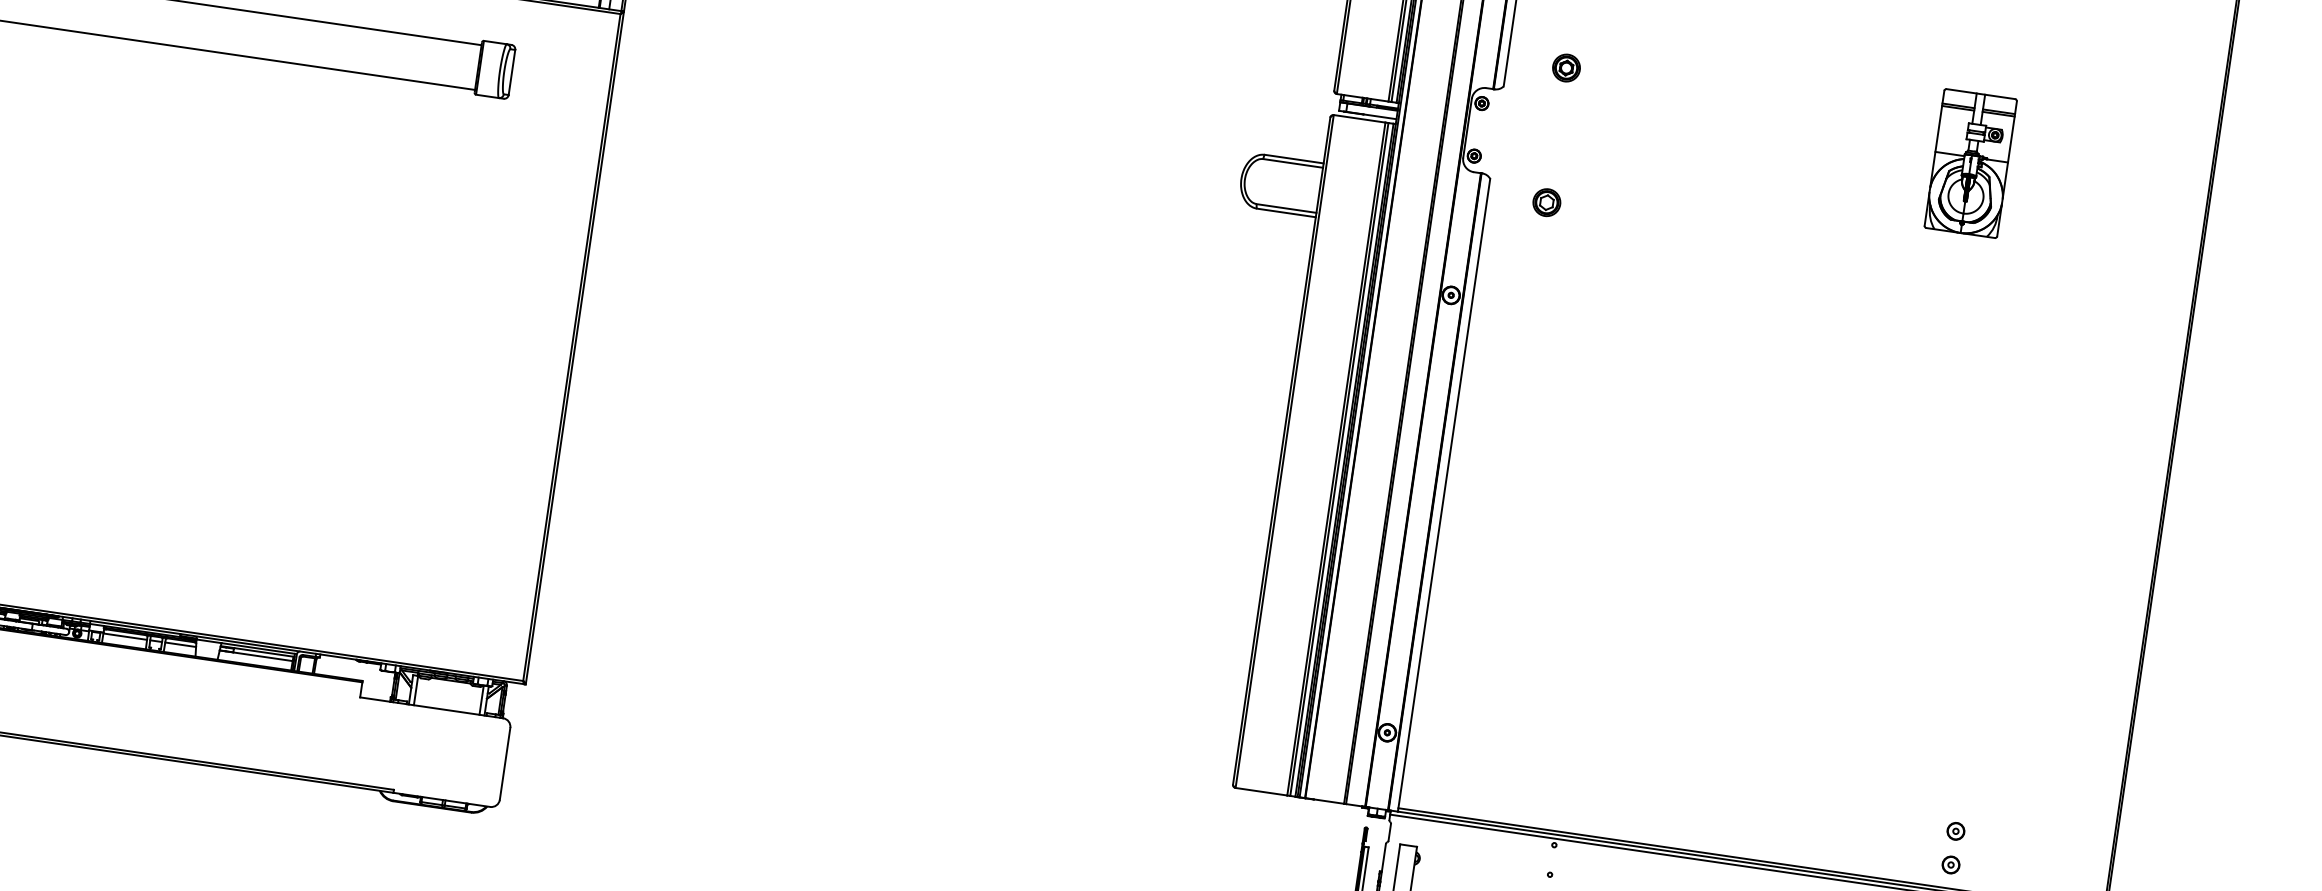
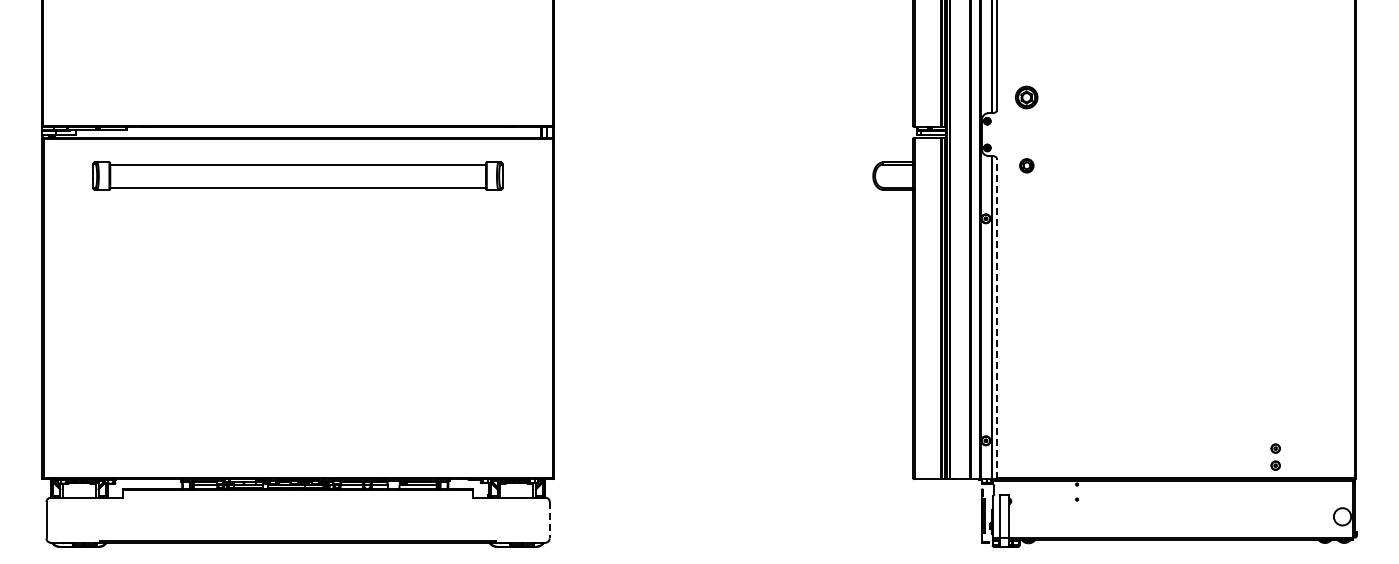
part: (1565, 67) -> (1026, 97), size x1.6
part: (1970, 163) -> (1234, 115), removed
line: (1443, 494) -> (996, 318), solid -> dashed
line: (504, 764) -> (549, 520), solid -> dashed

